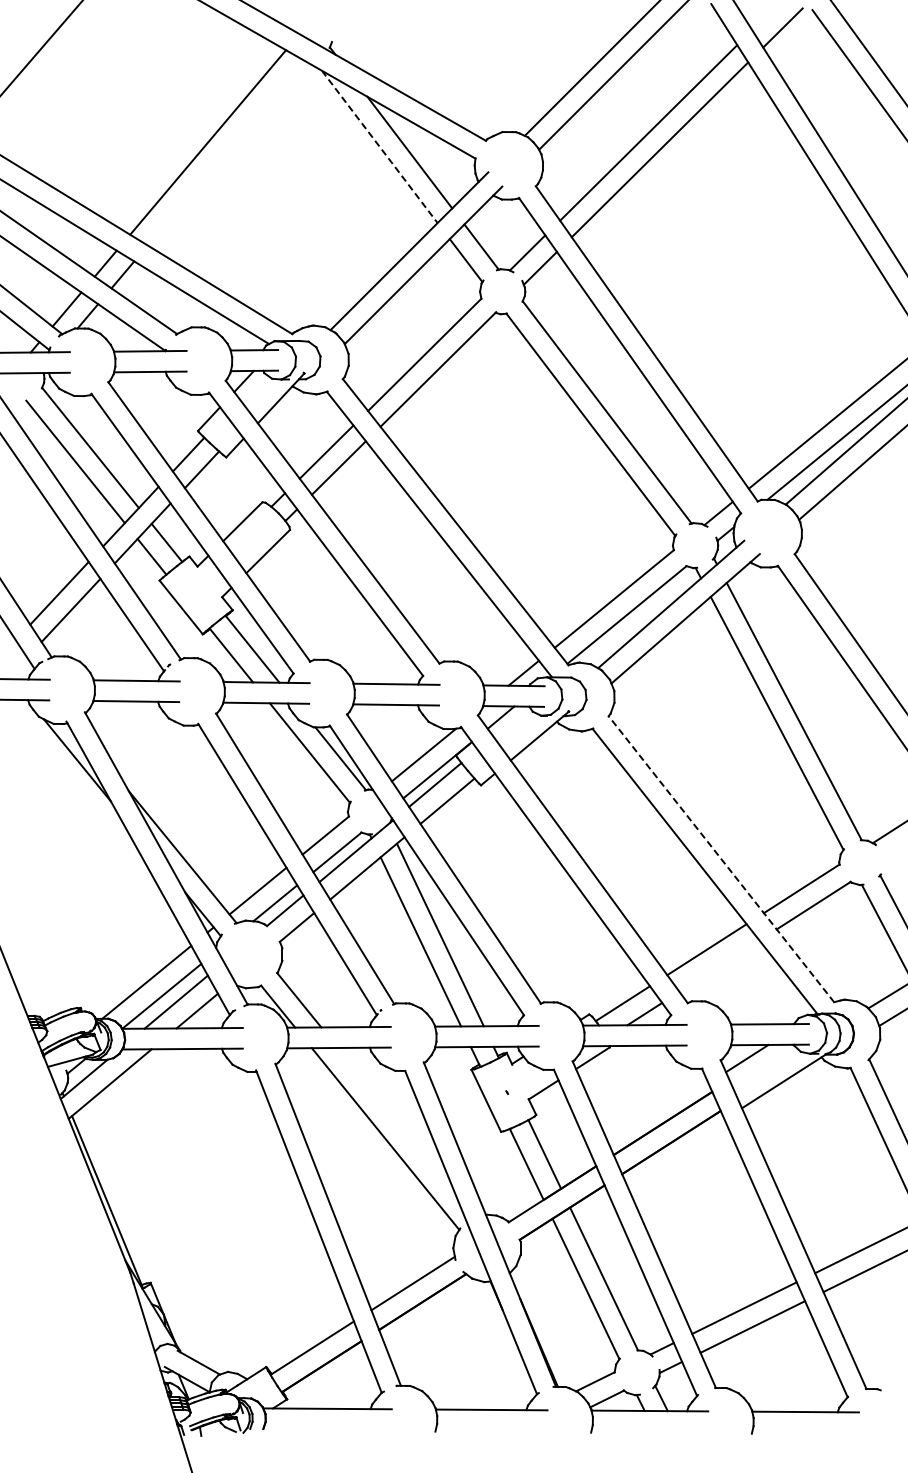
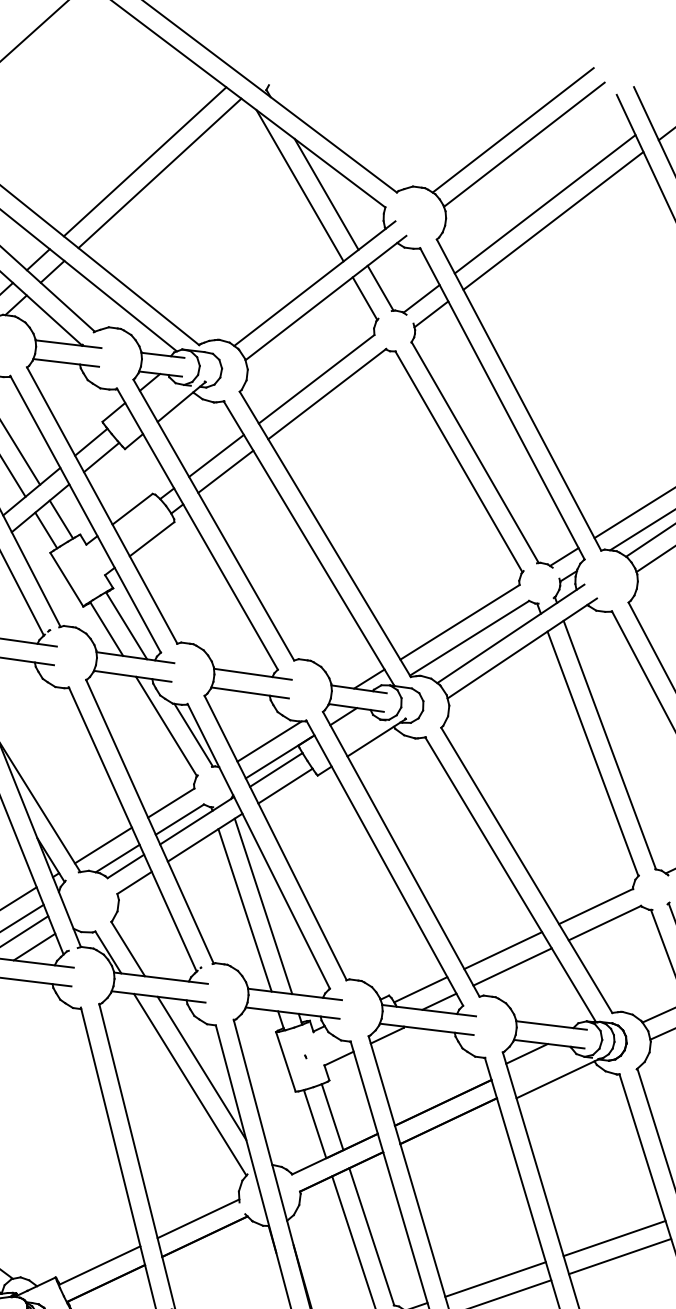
line: (379, 146) -> (299, 185), dashed -> solid
line: (225, 152) -> (159, 172), added
line: (721, 858) -> (526, 869), dashed -> solid
line: (719, 965) -> (512, 966), added
line: (396, 1119) -> (202, 1068), added

